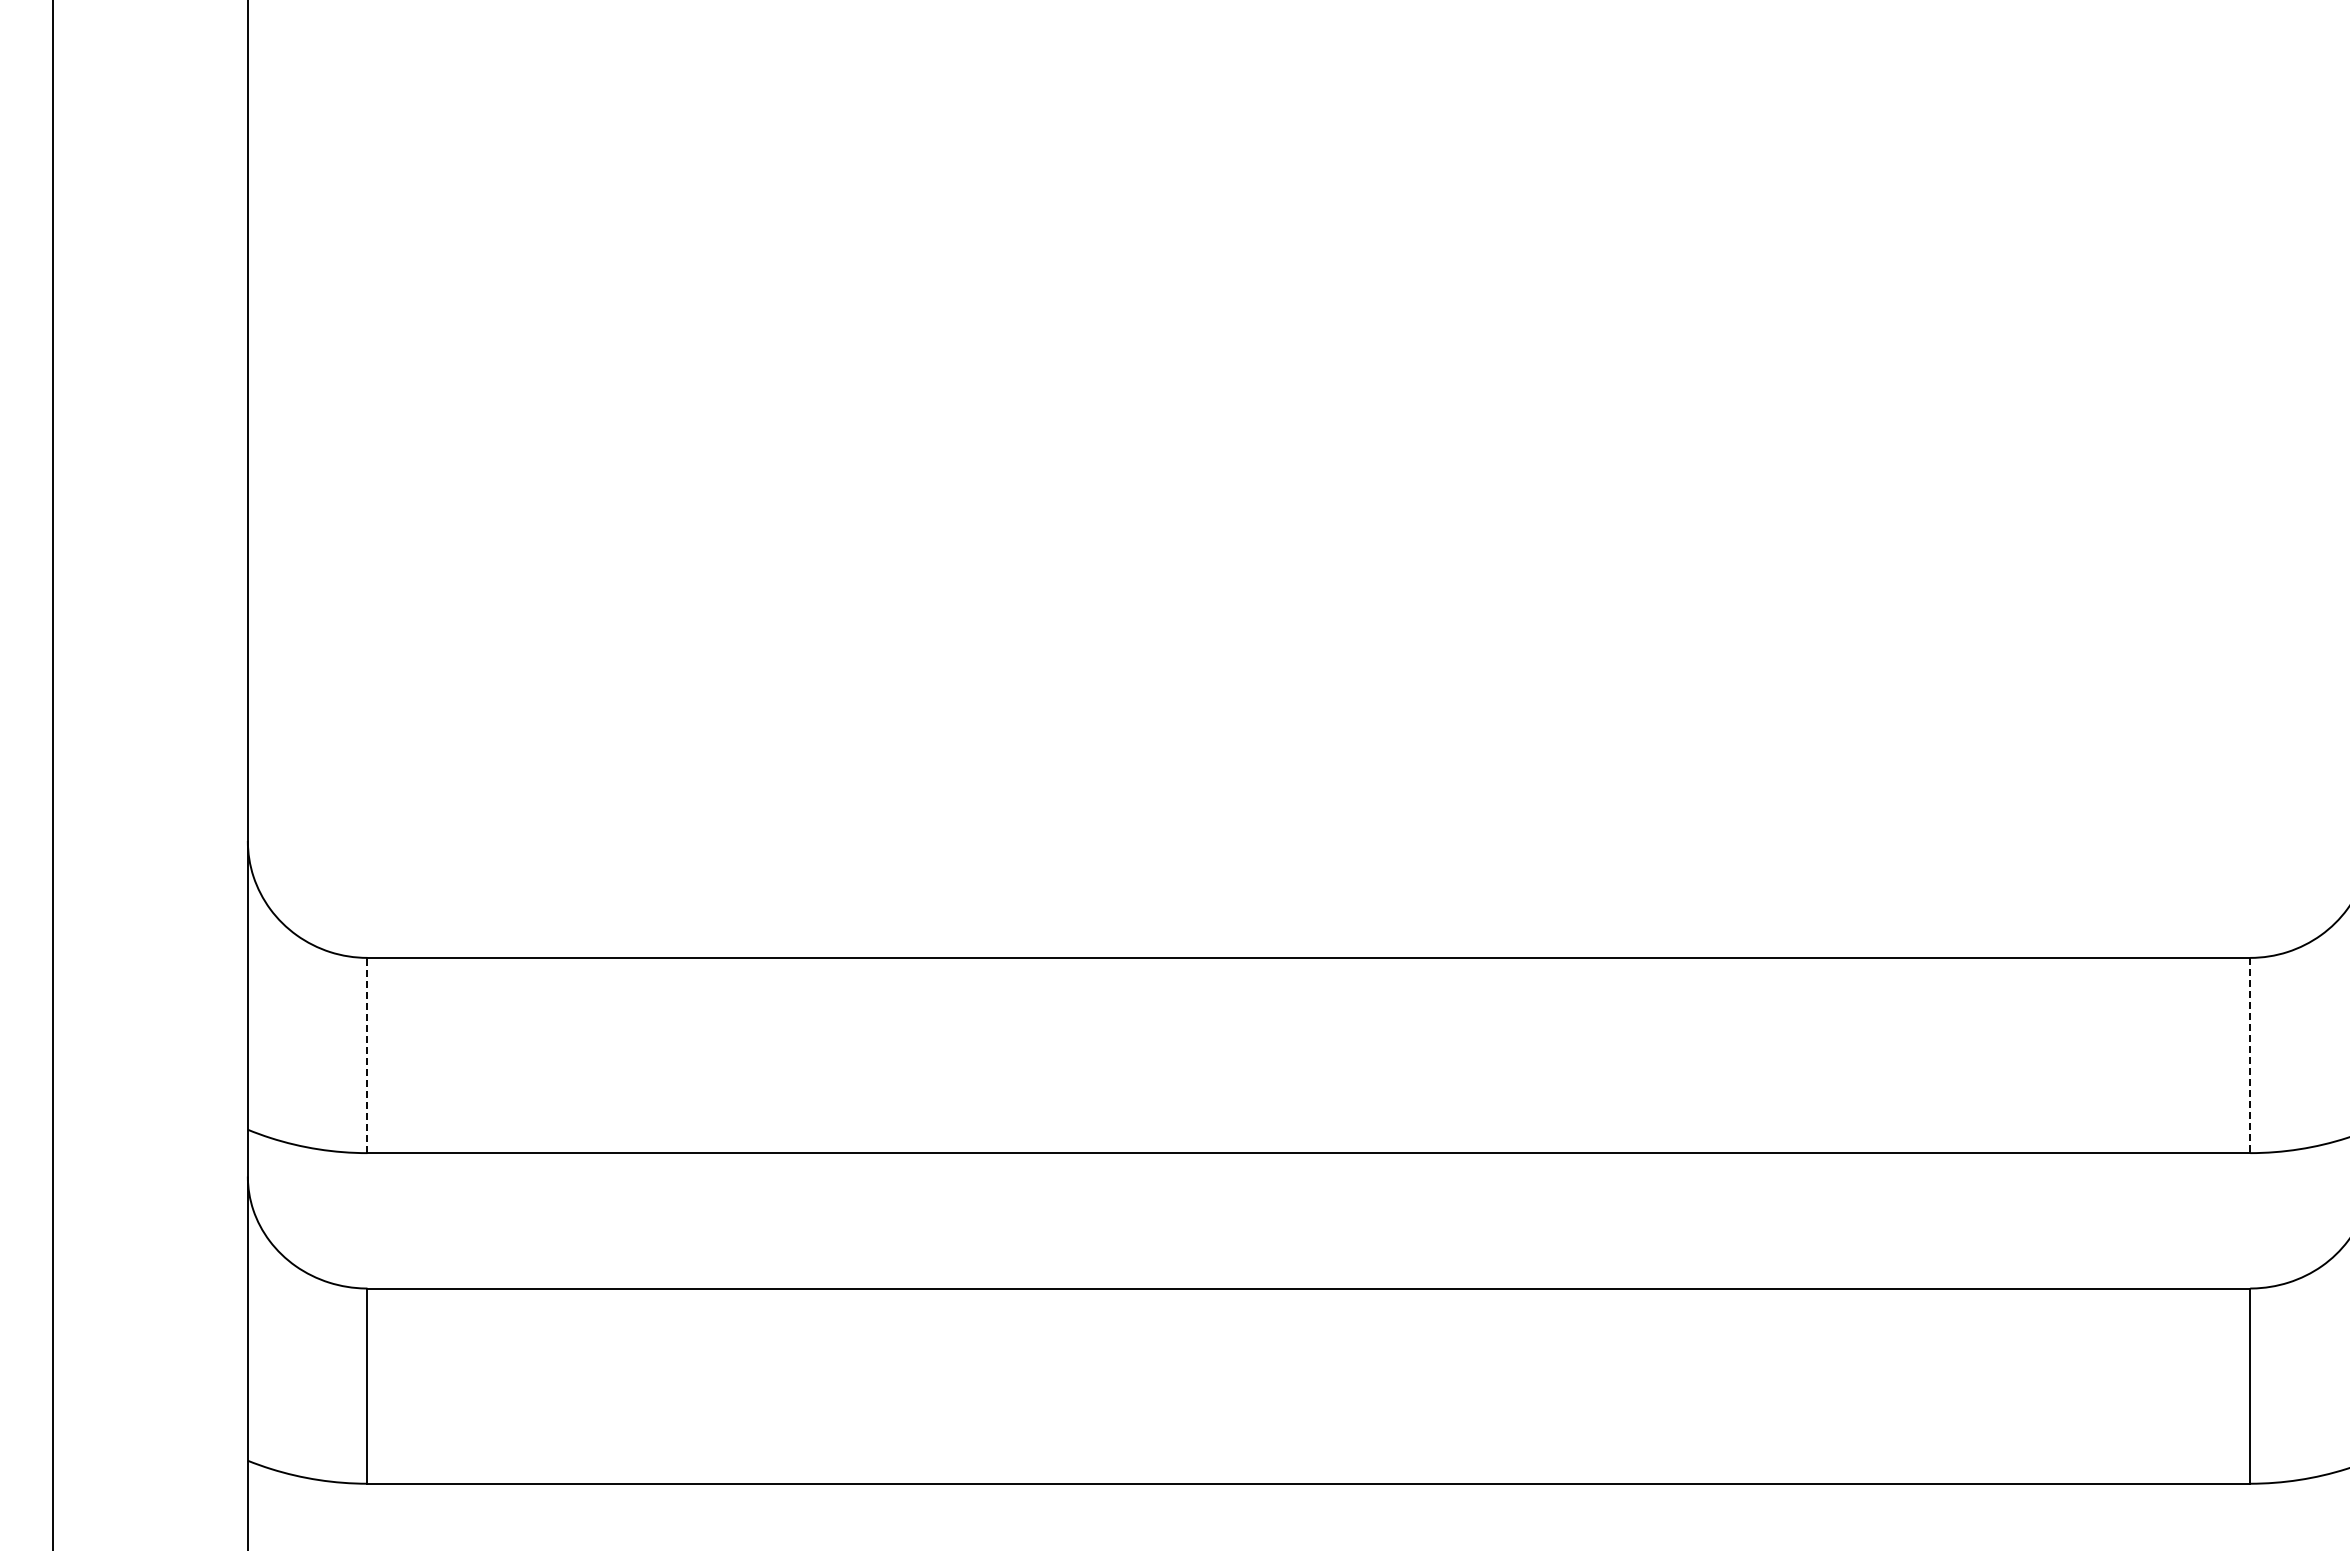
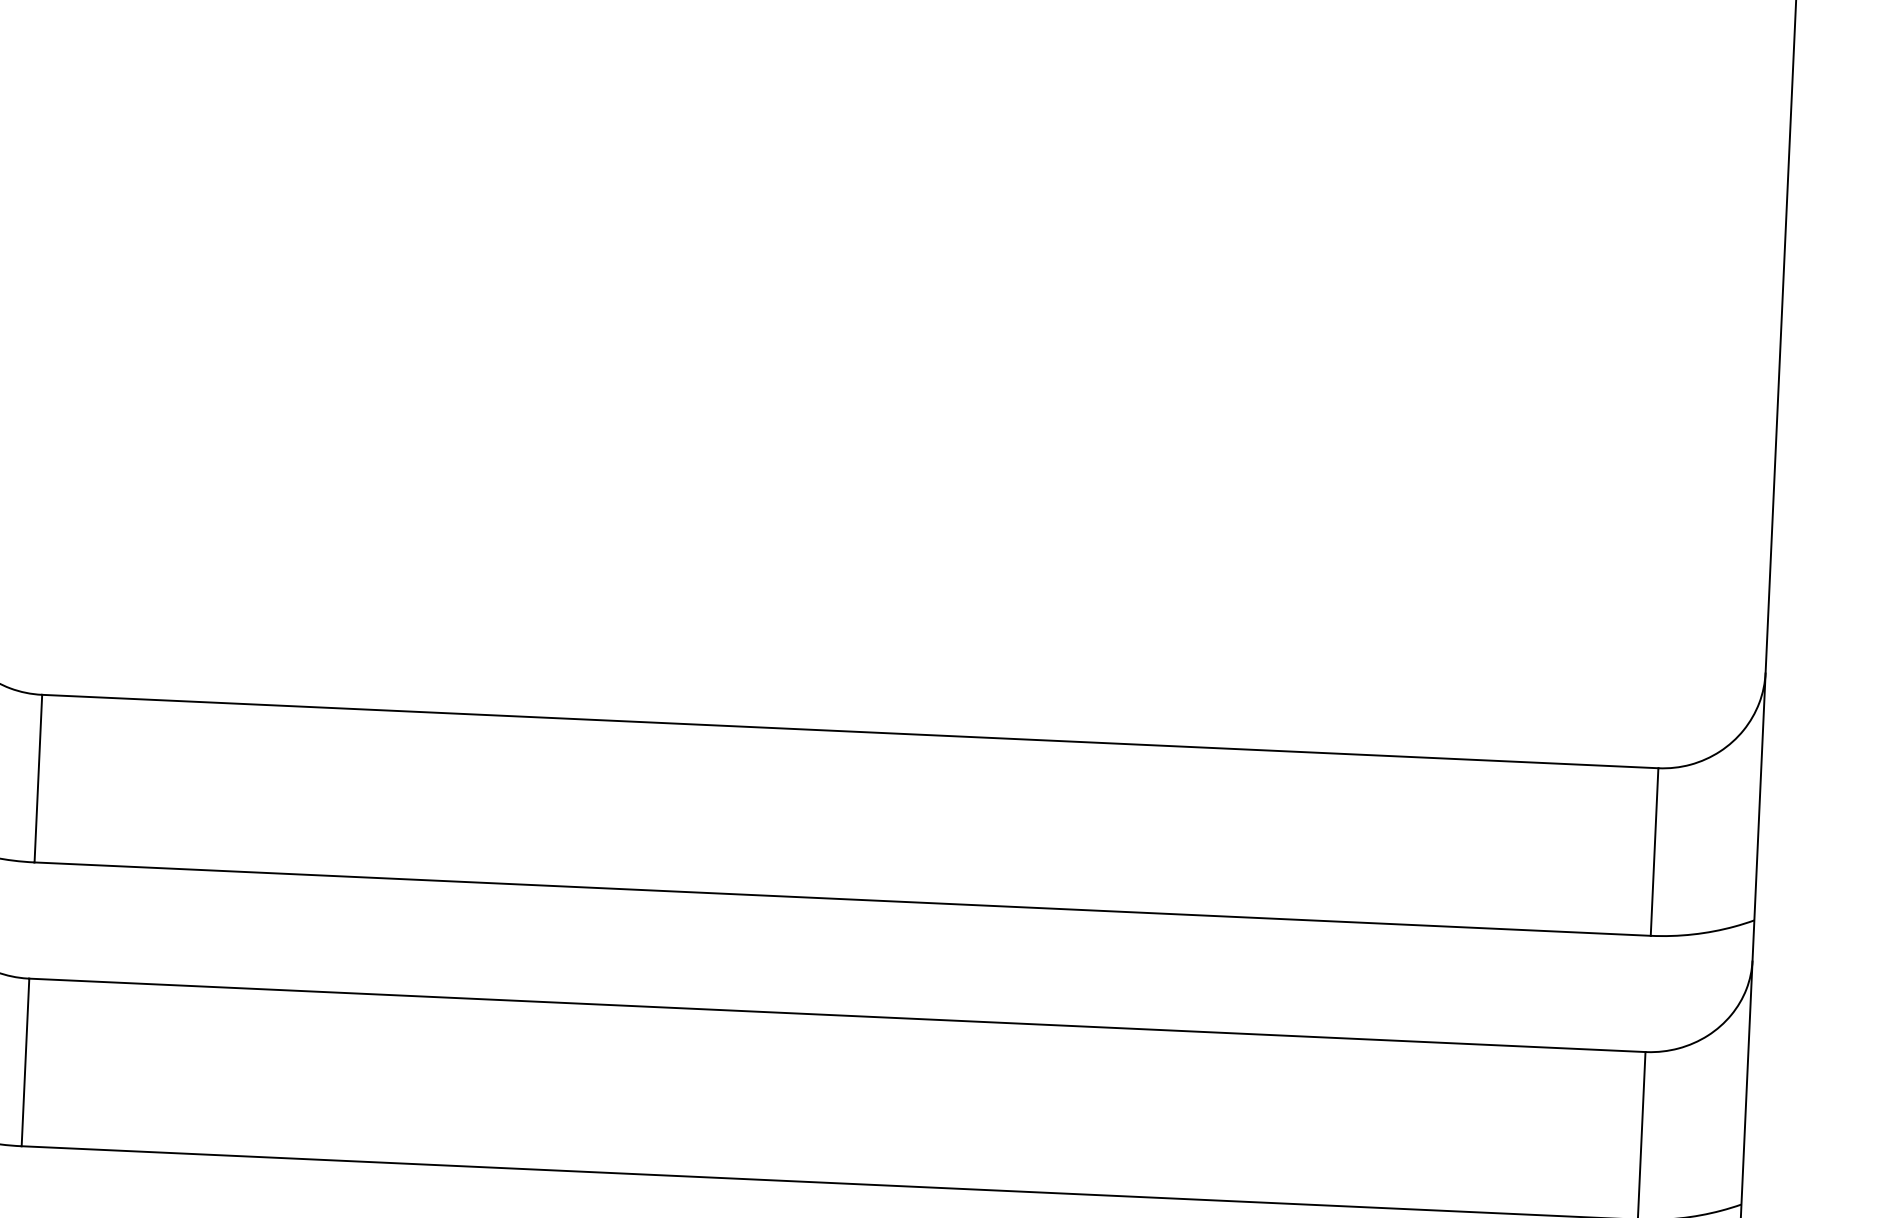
line: (367, 1055) -> (38, 778), dashed -> solid
line: (2250, 1055) -> (1654, 852), dashed -> solid

